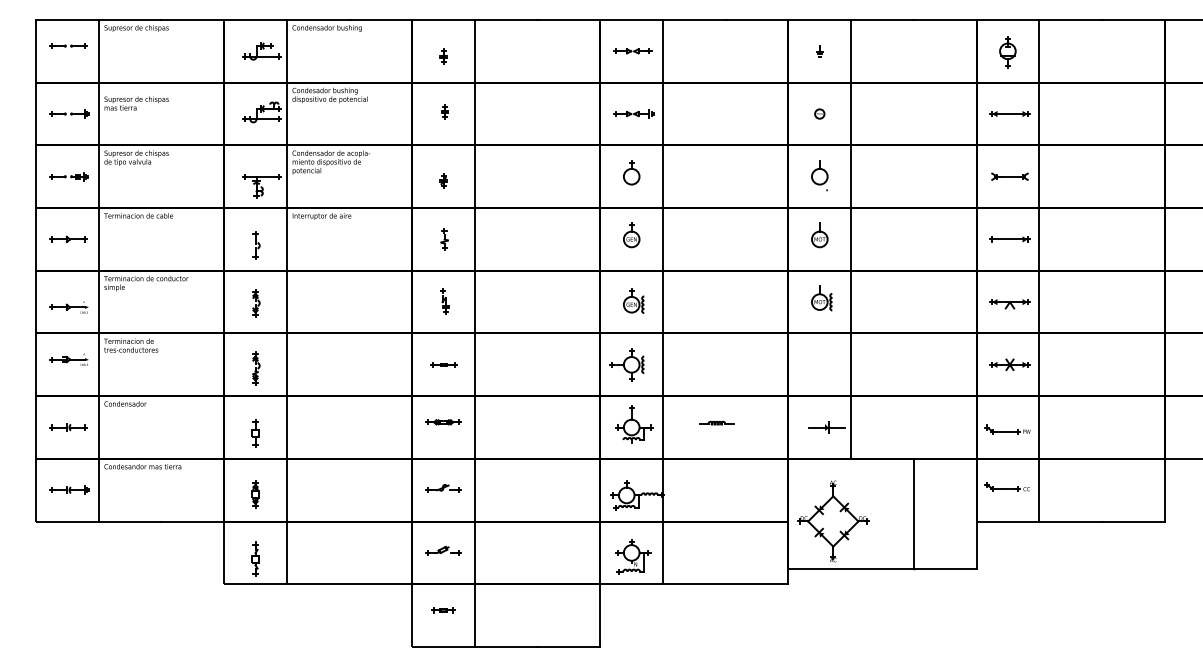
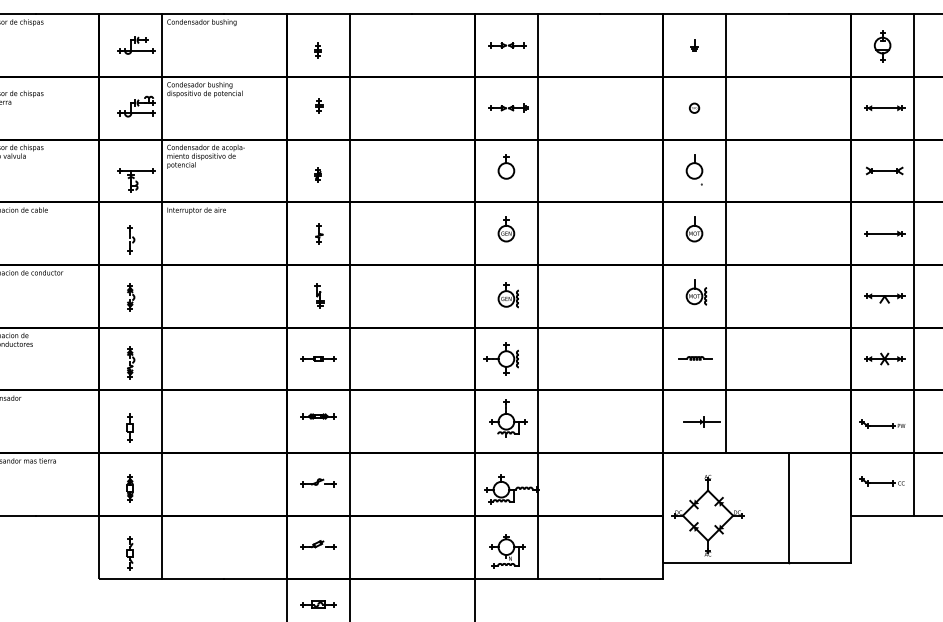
part: (443, 364) -> (318, 358), size x1.43
part: (716, 422) -> (695, 357), moved
part: (443, 610) -> (318, 604), size x1.67

